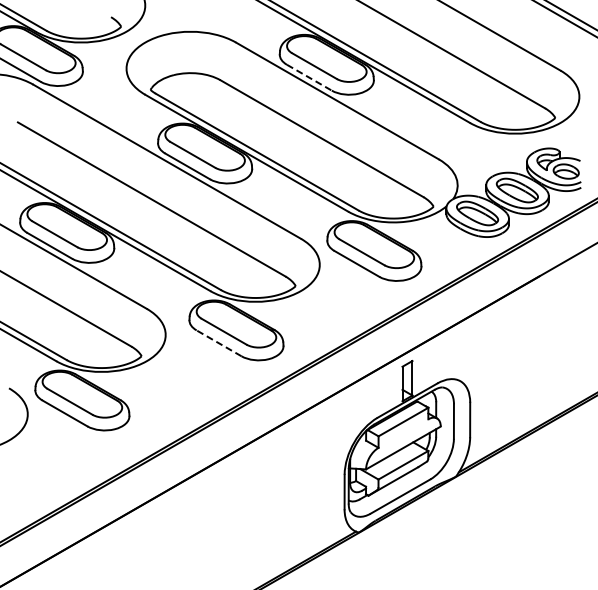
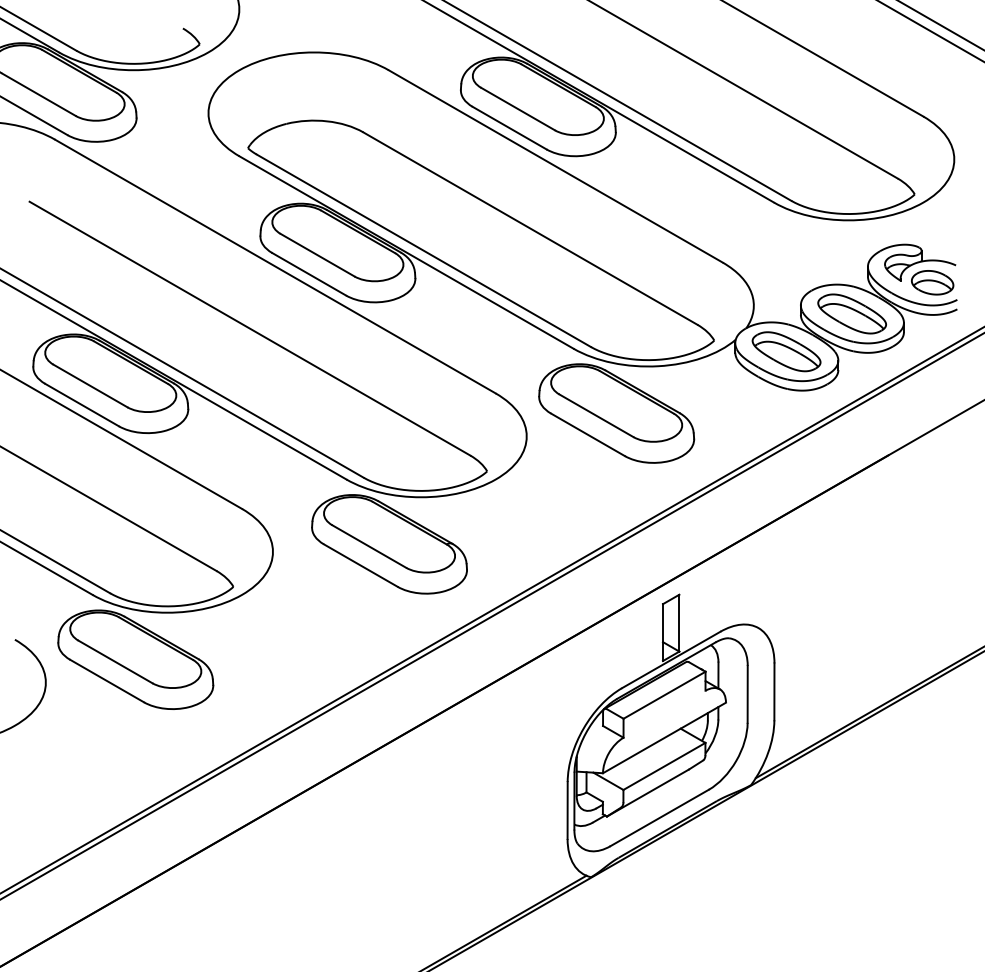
line: (309, 77) -> (509, 127), dashed -> solid
line: (219, 343) -> (361, 565), dashed -> solid

